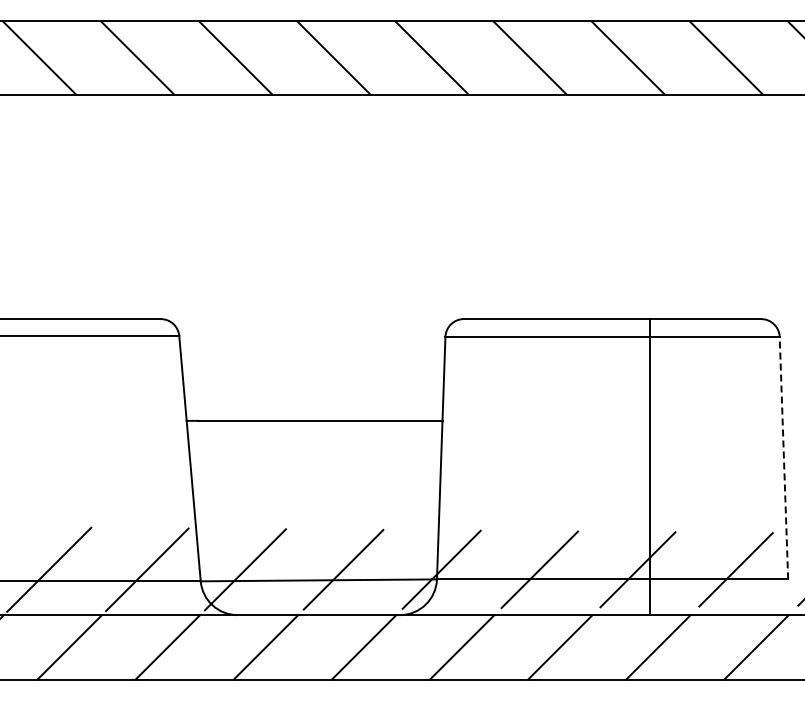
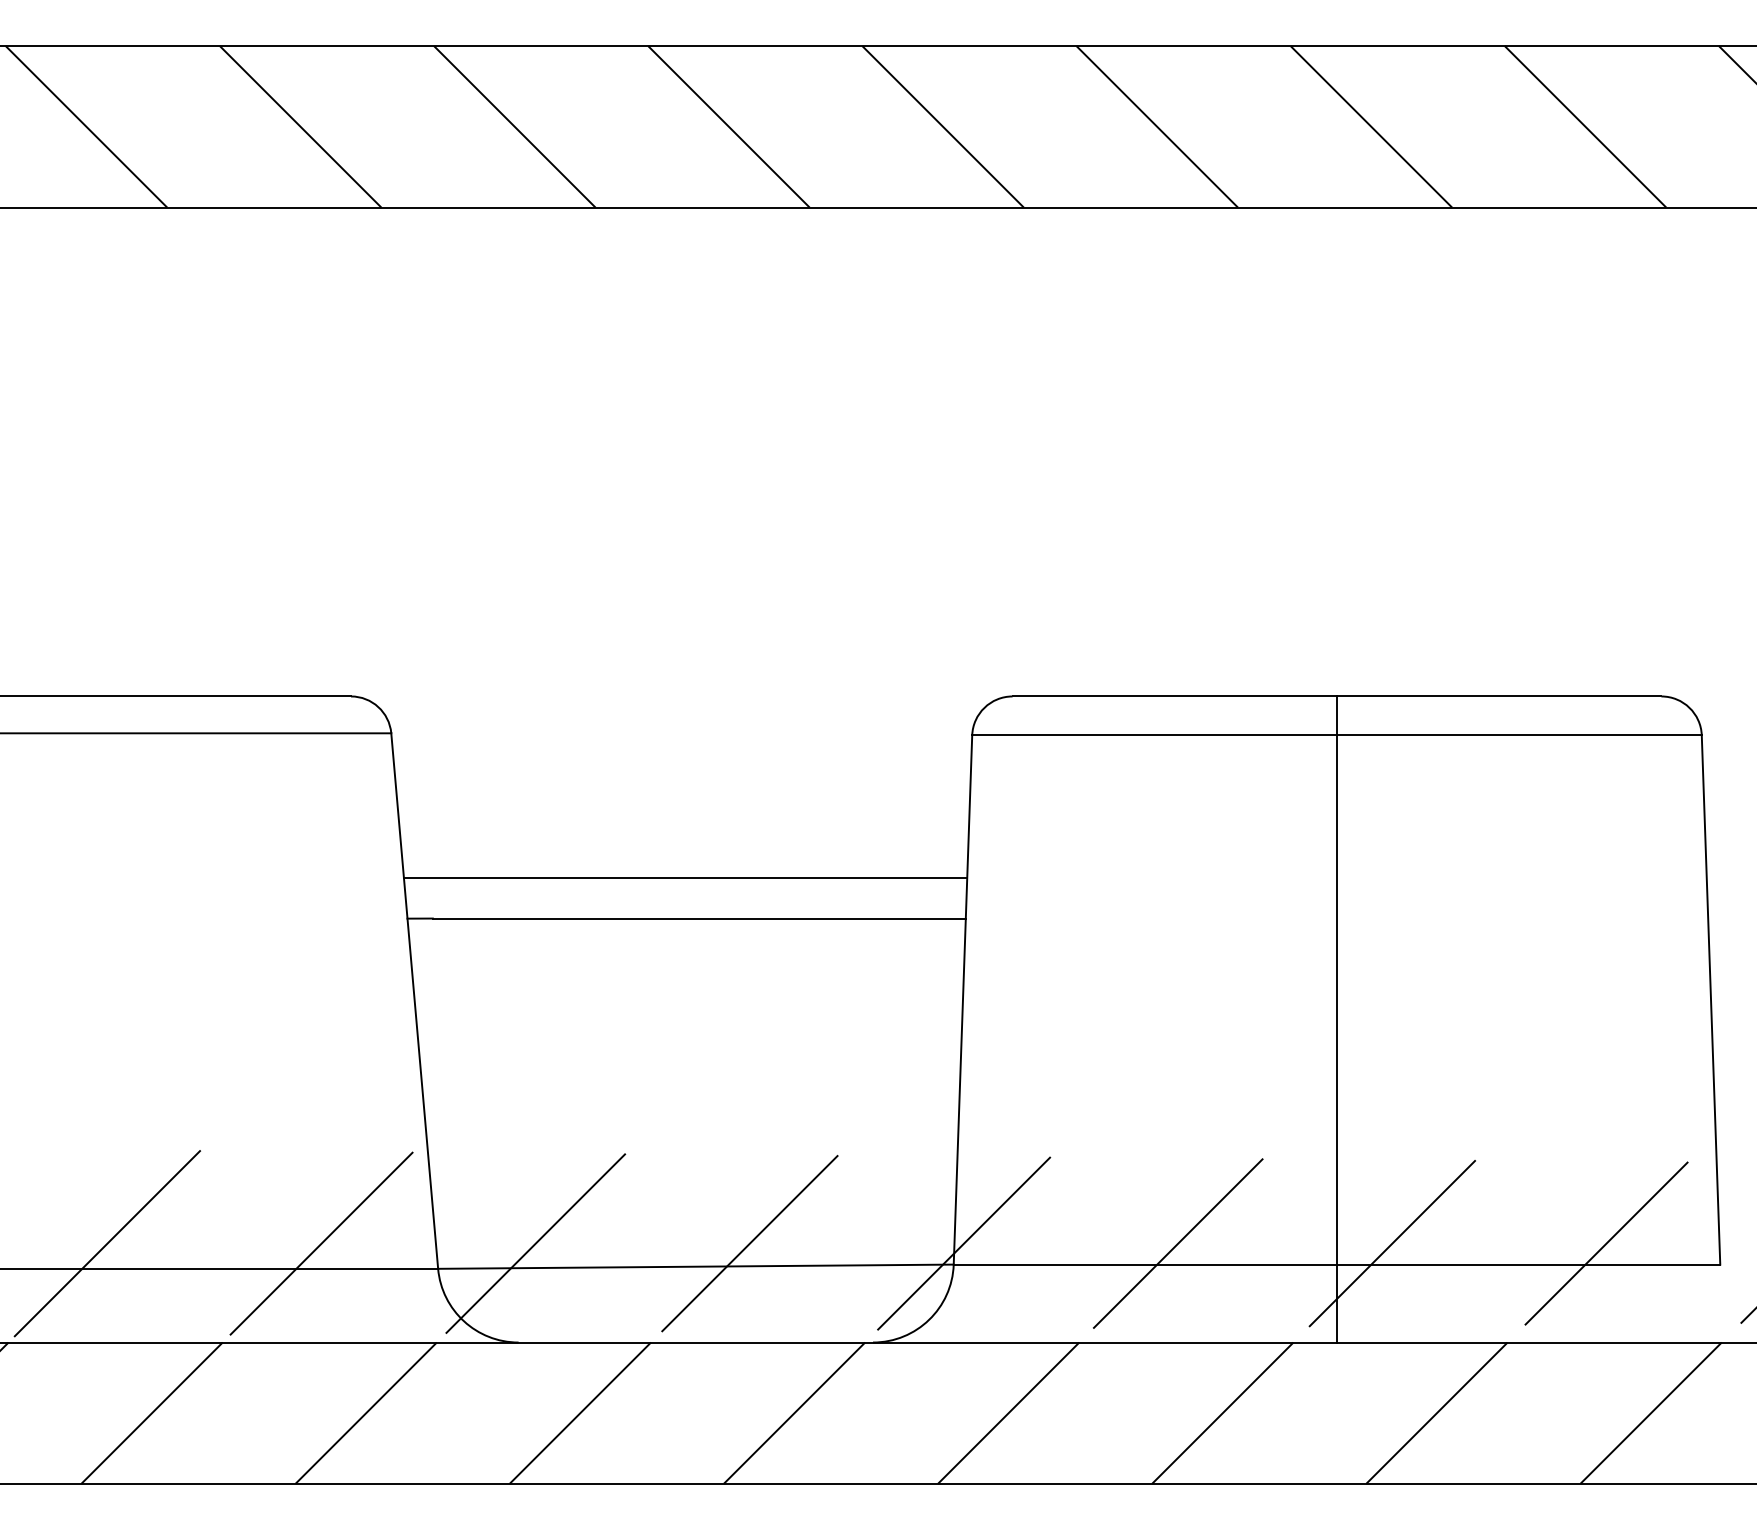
line: (314, 402) -> (686, 878), added
line: (783, 457) -> (1710, 998), dashed -> solid
line: (649, 467) -> (1336, 1020), moved

